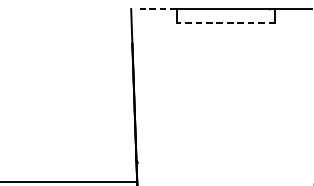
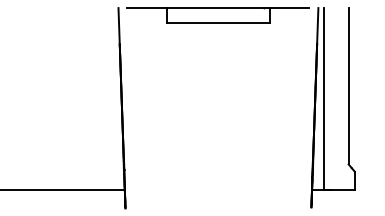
line: (158, 9) -> (147, 8), dashed -> solid
line: (226, 22) -> (218, 22), dashed -> solid

